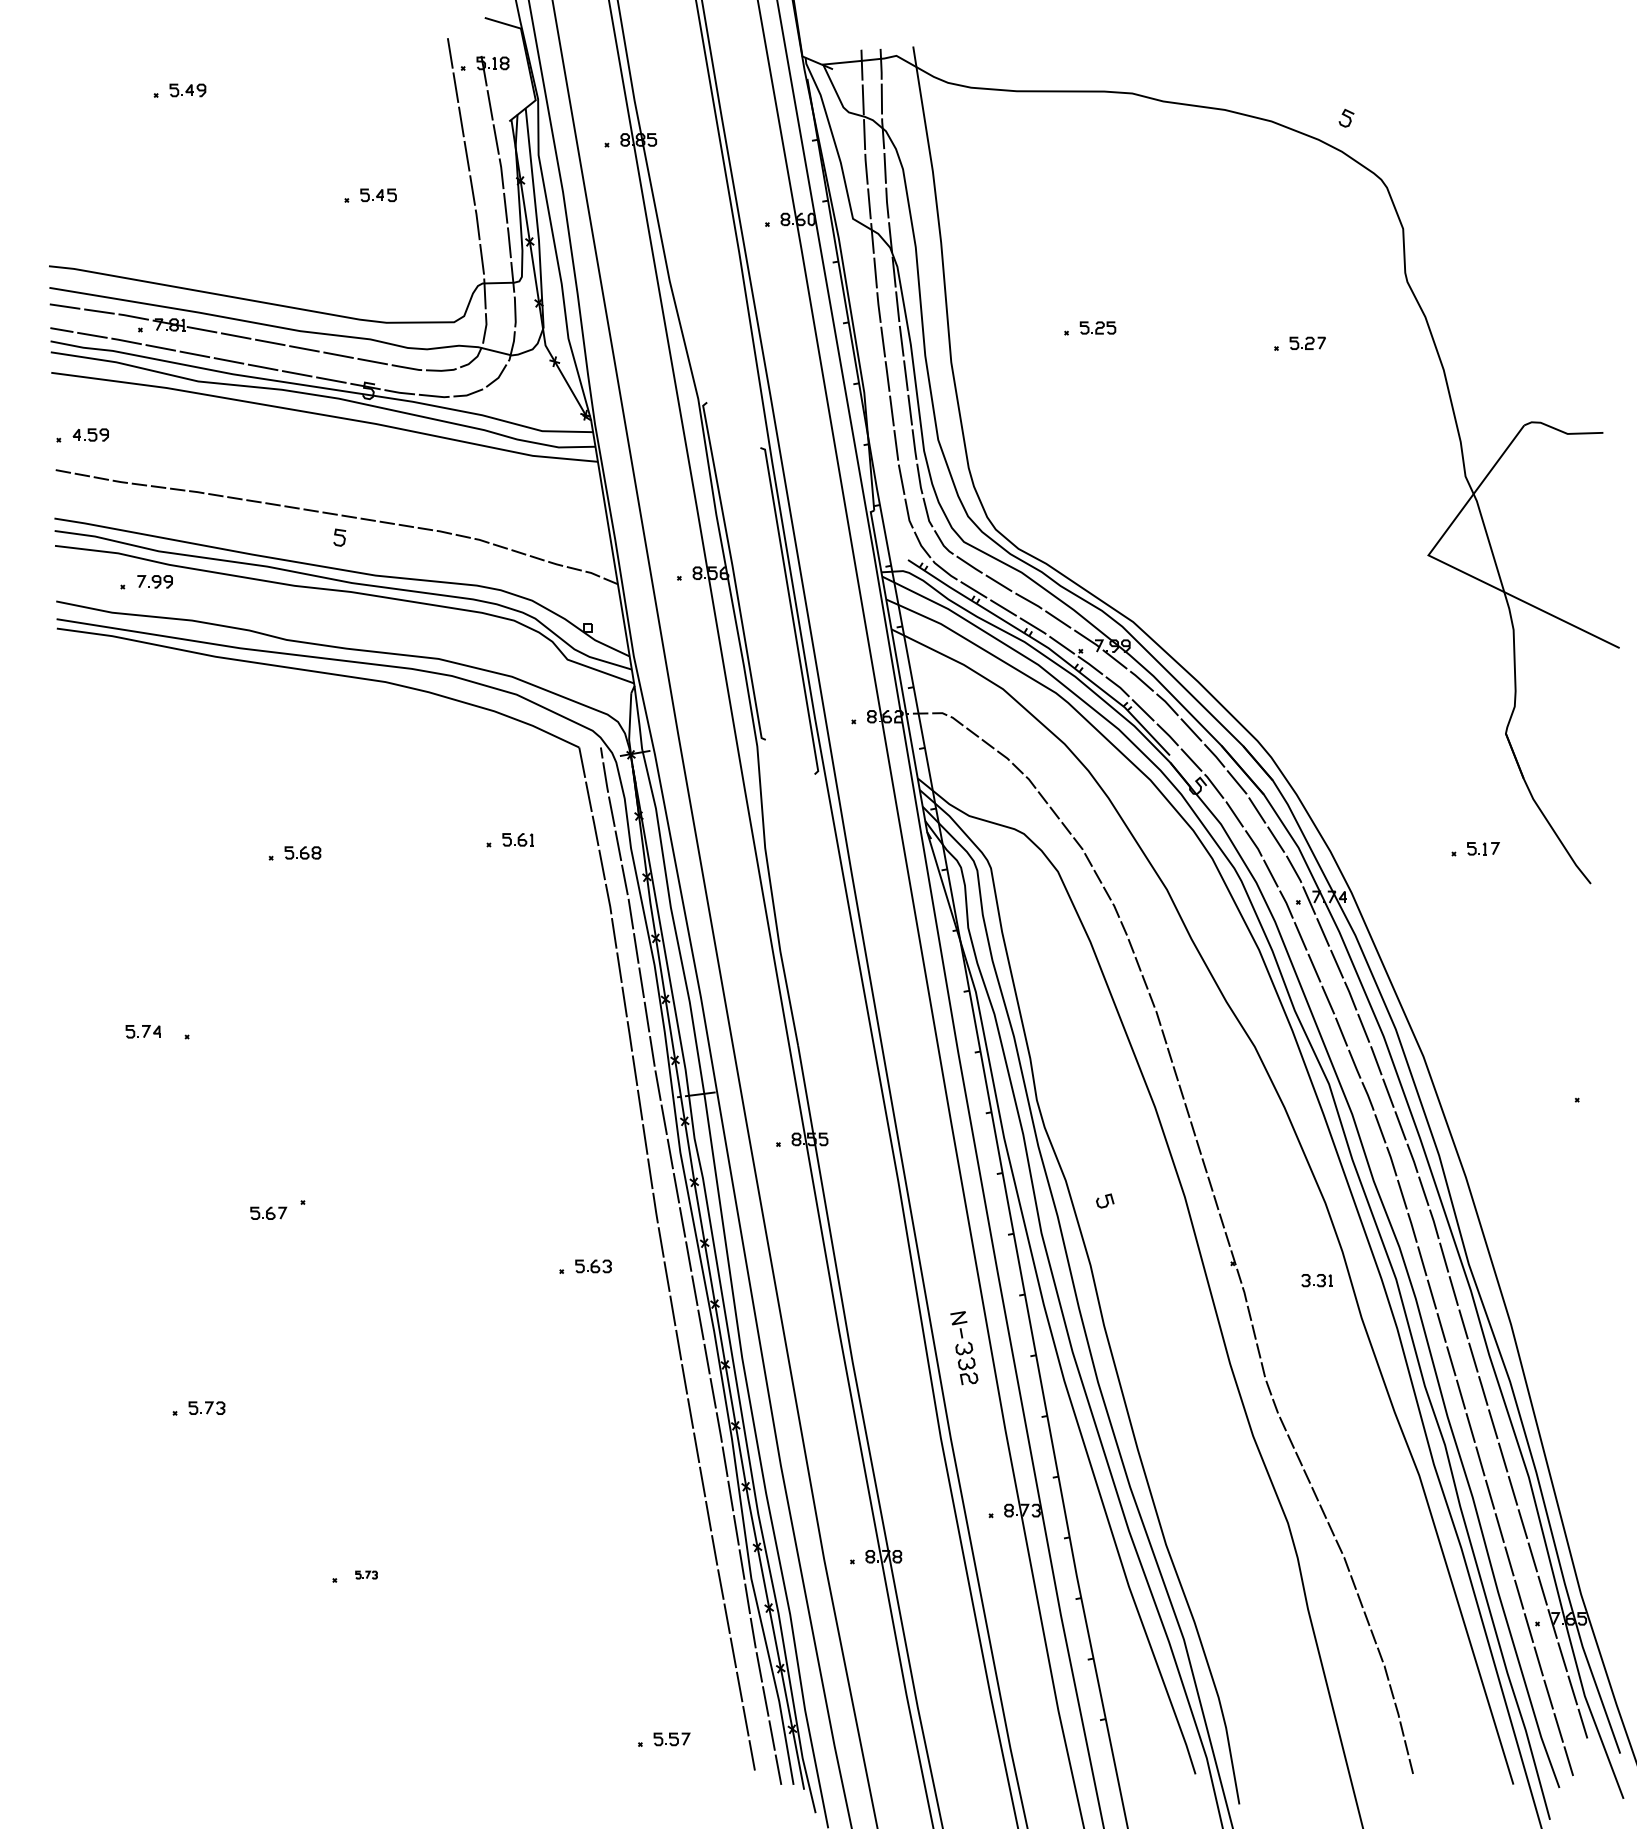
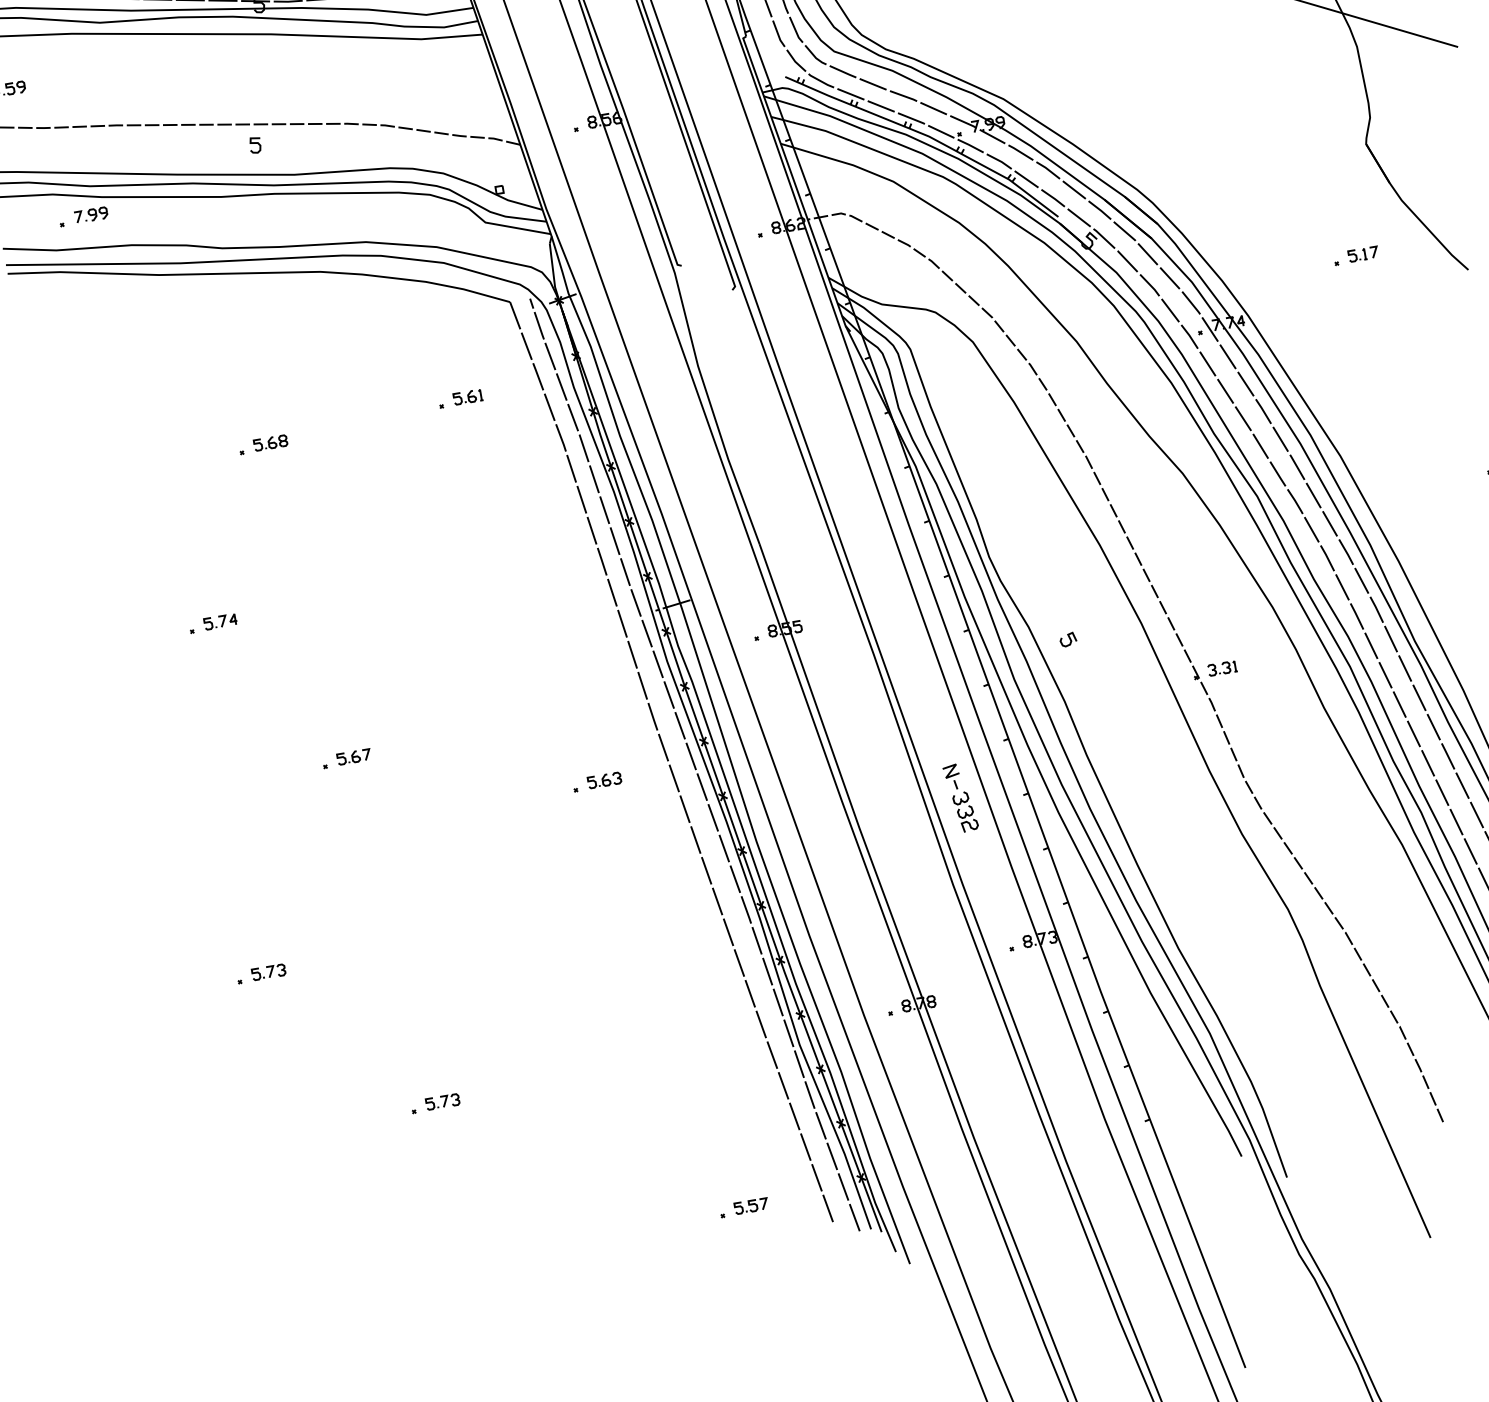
part: (142, 1031) -> (219, 621), moved
part: (268, 1212) -> (353, 756), moved
part: (1316, 1280) -> (1222, 668), moved
part: (366, 1574) -> (442, 1101), size x1.67

